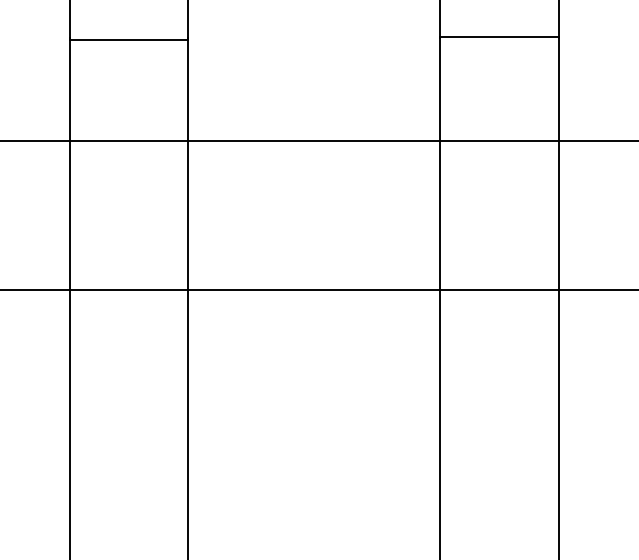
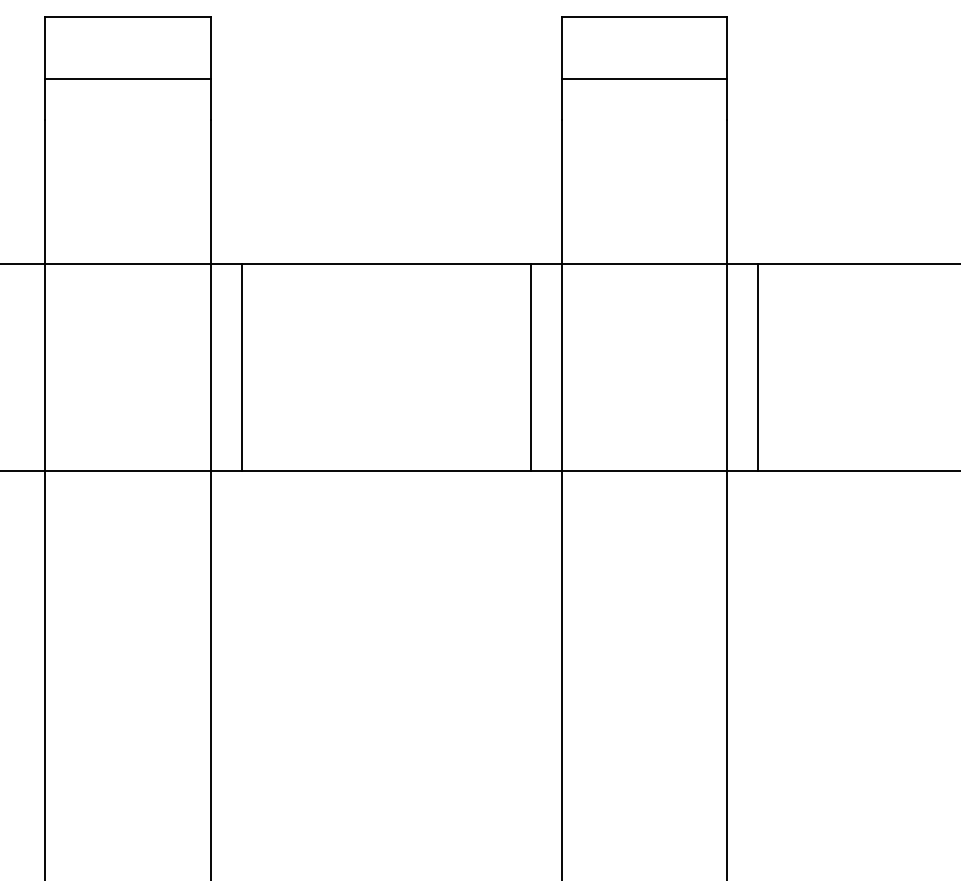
line: (498, 36) -> (643, 78), moved
line: (128, 40) -> (127, 78), moved
line: (210, 215) -> (241, 367), added
line: (417, 215) -> (530, 367), added
line: (580, 215) -> (757, 367), added

